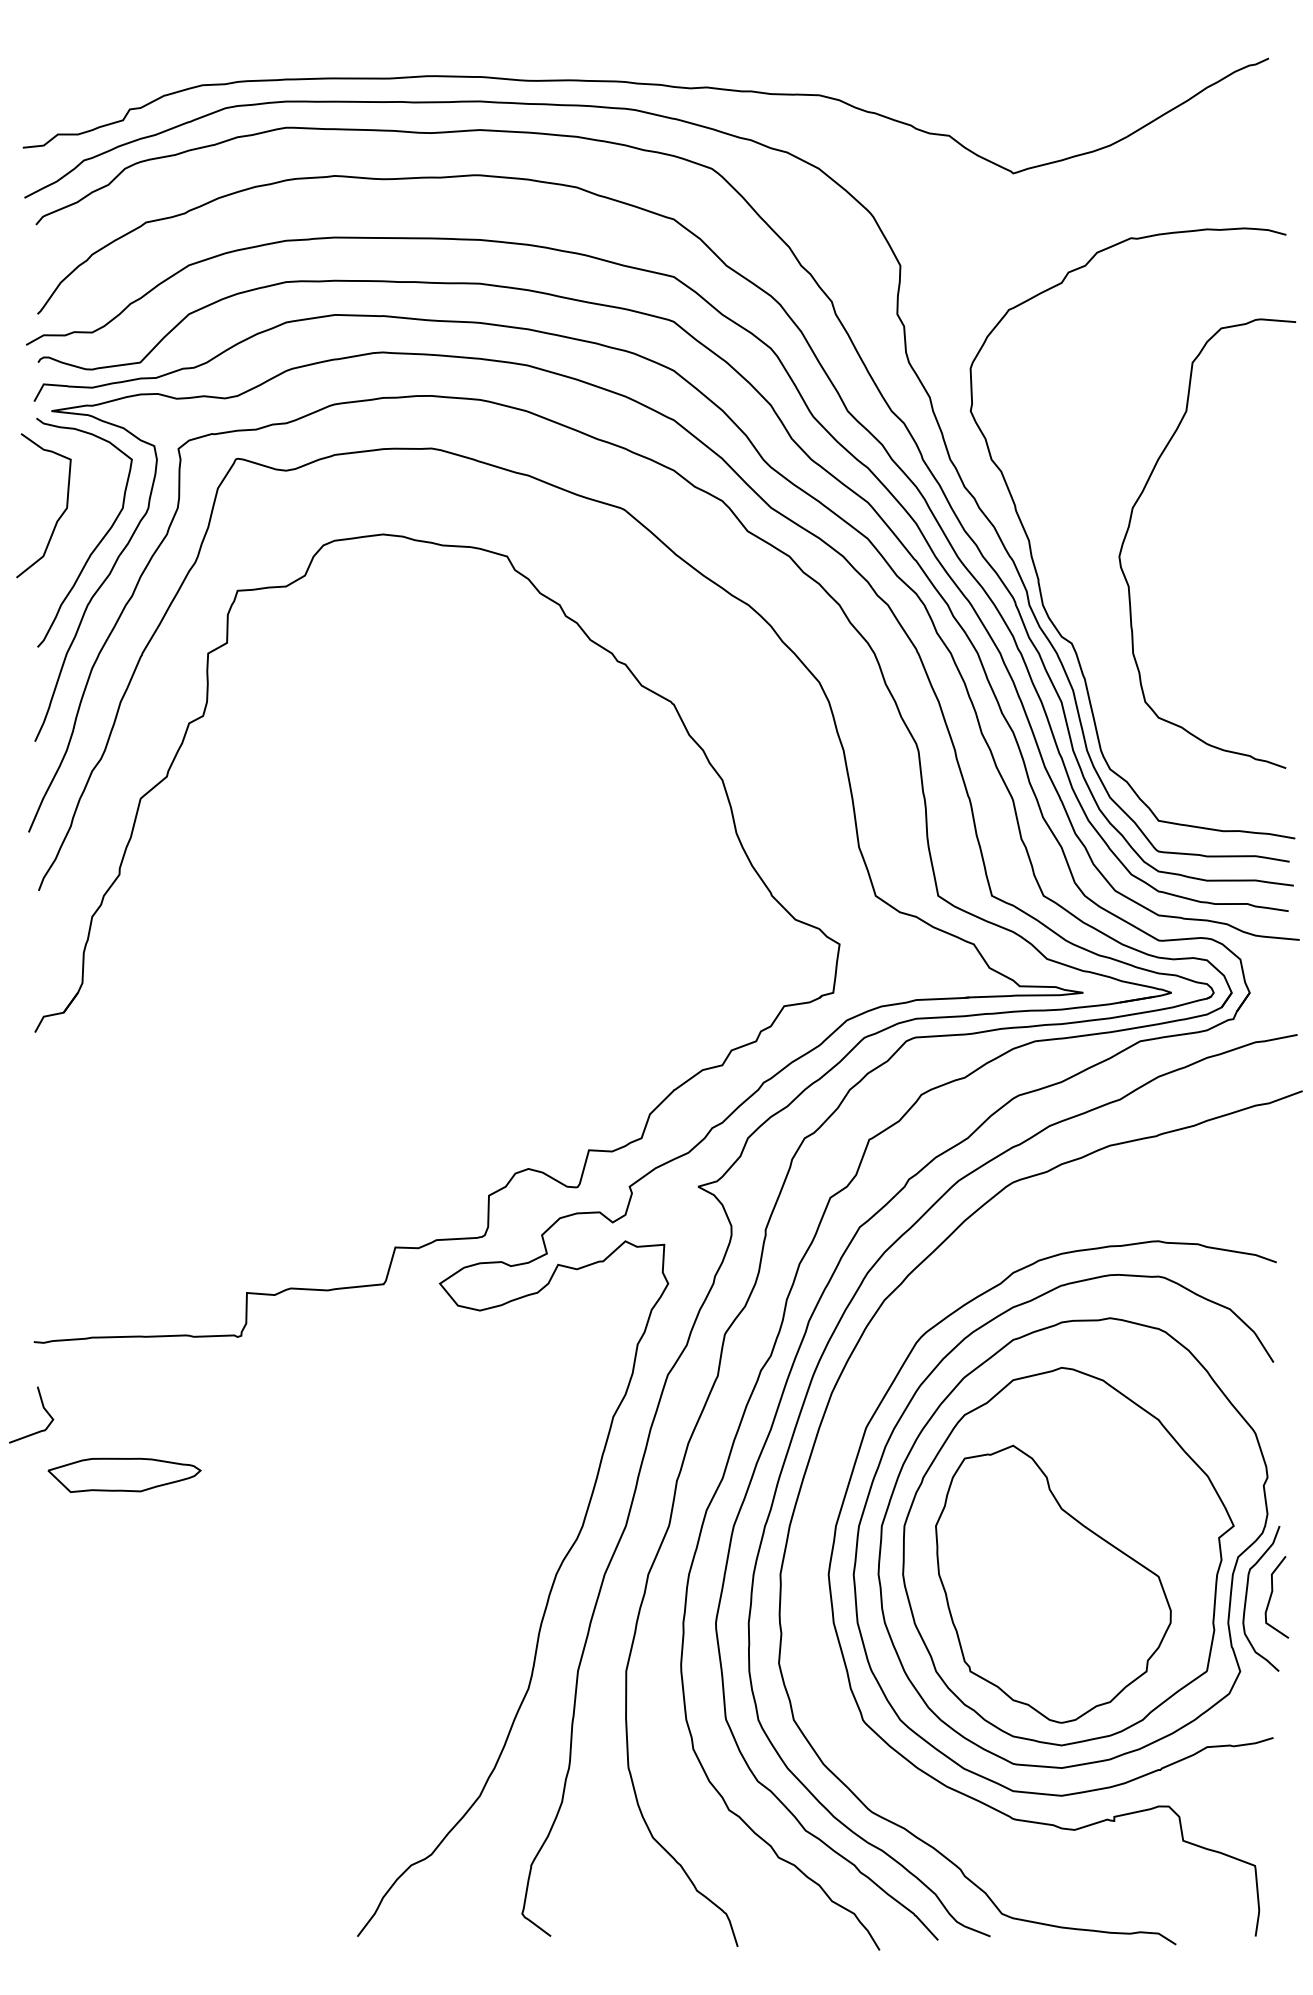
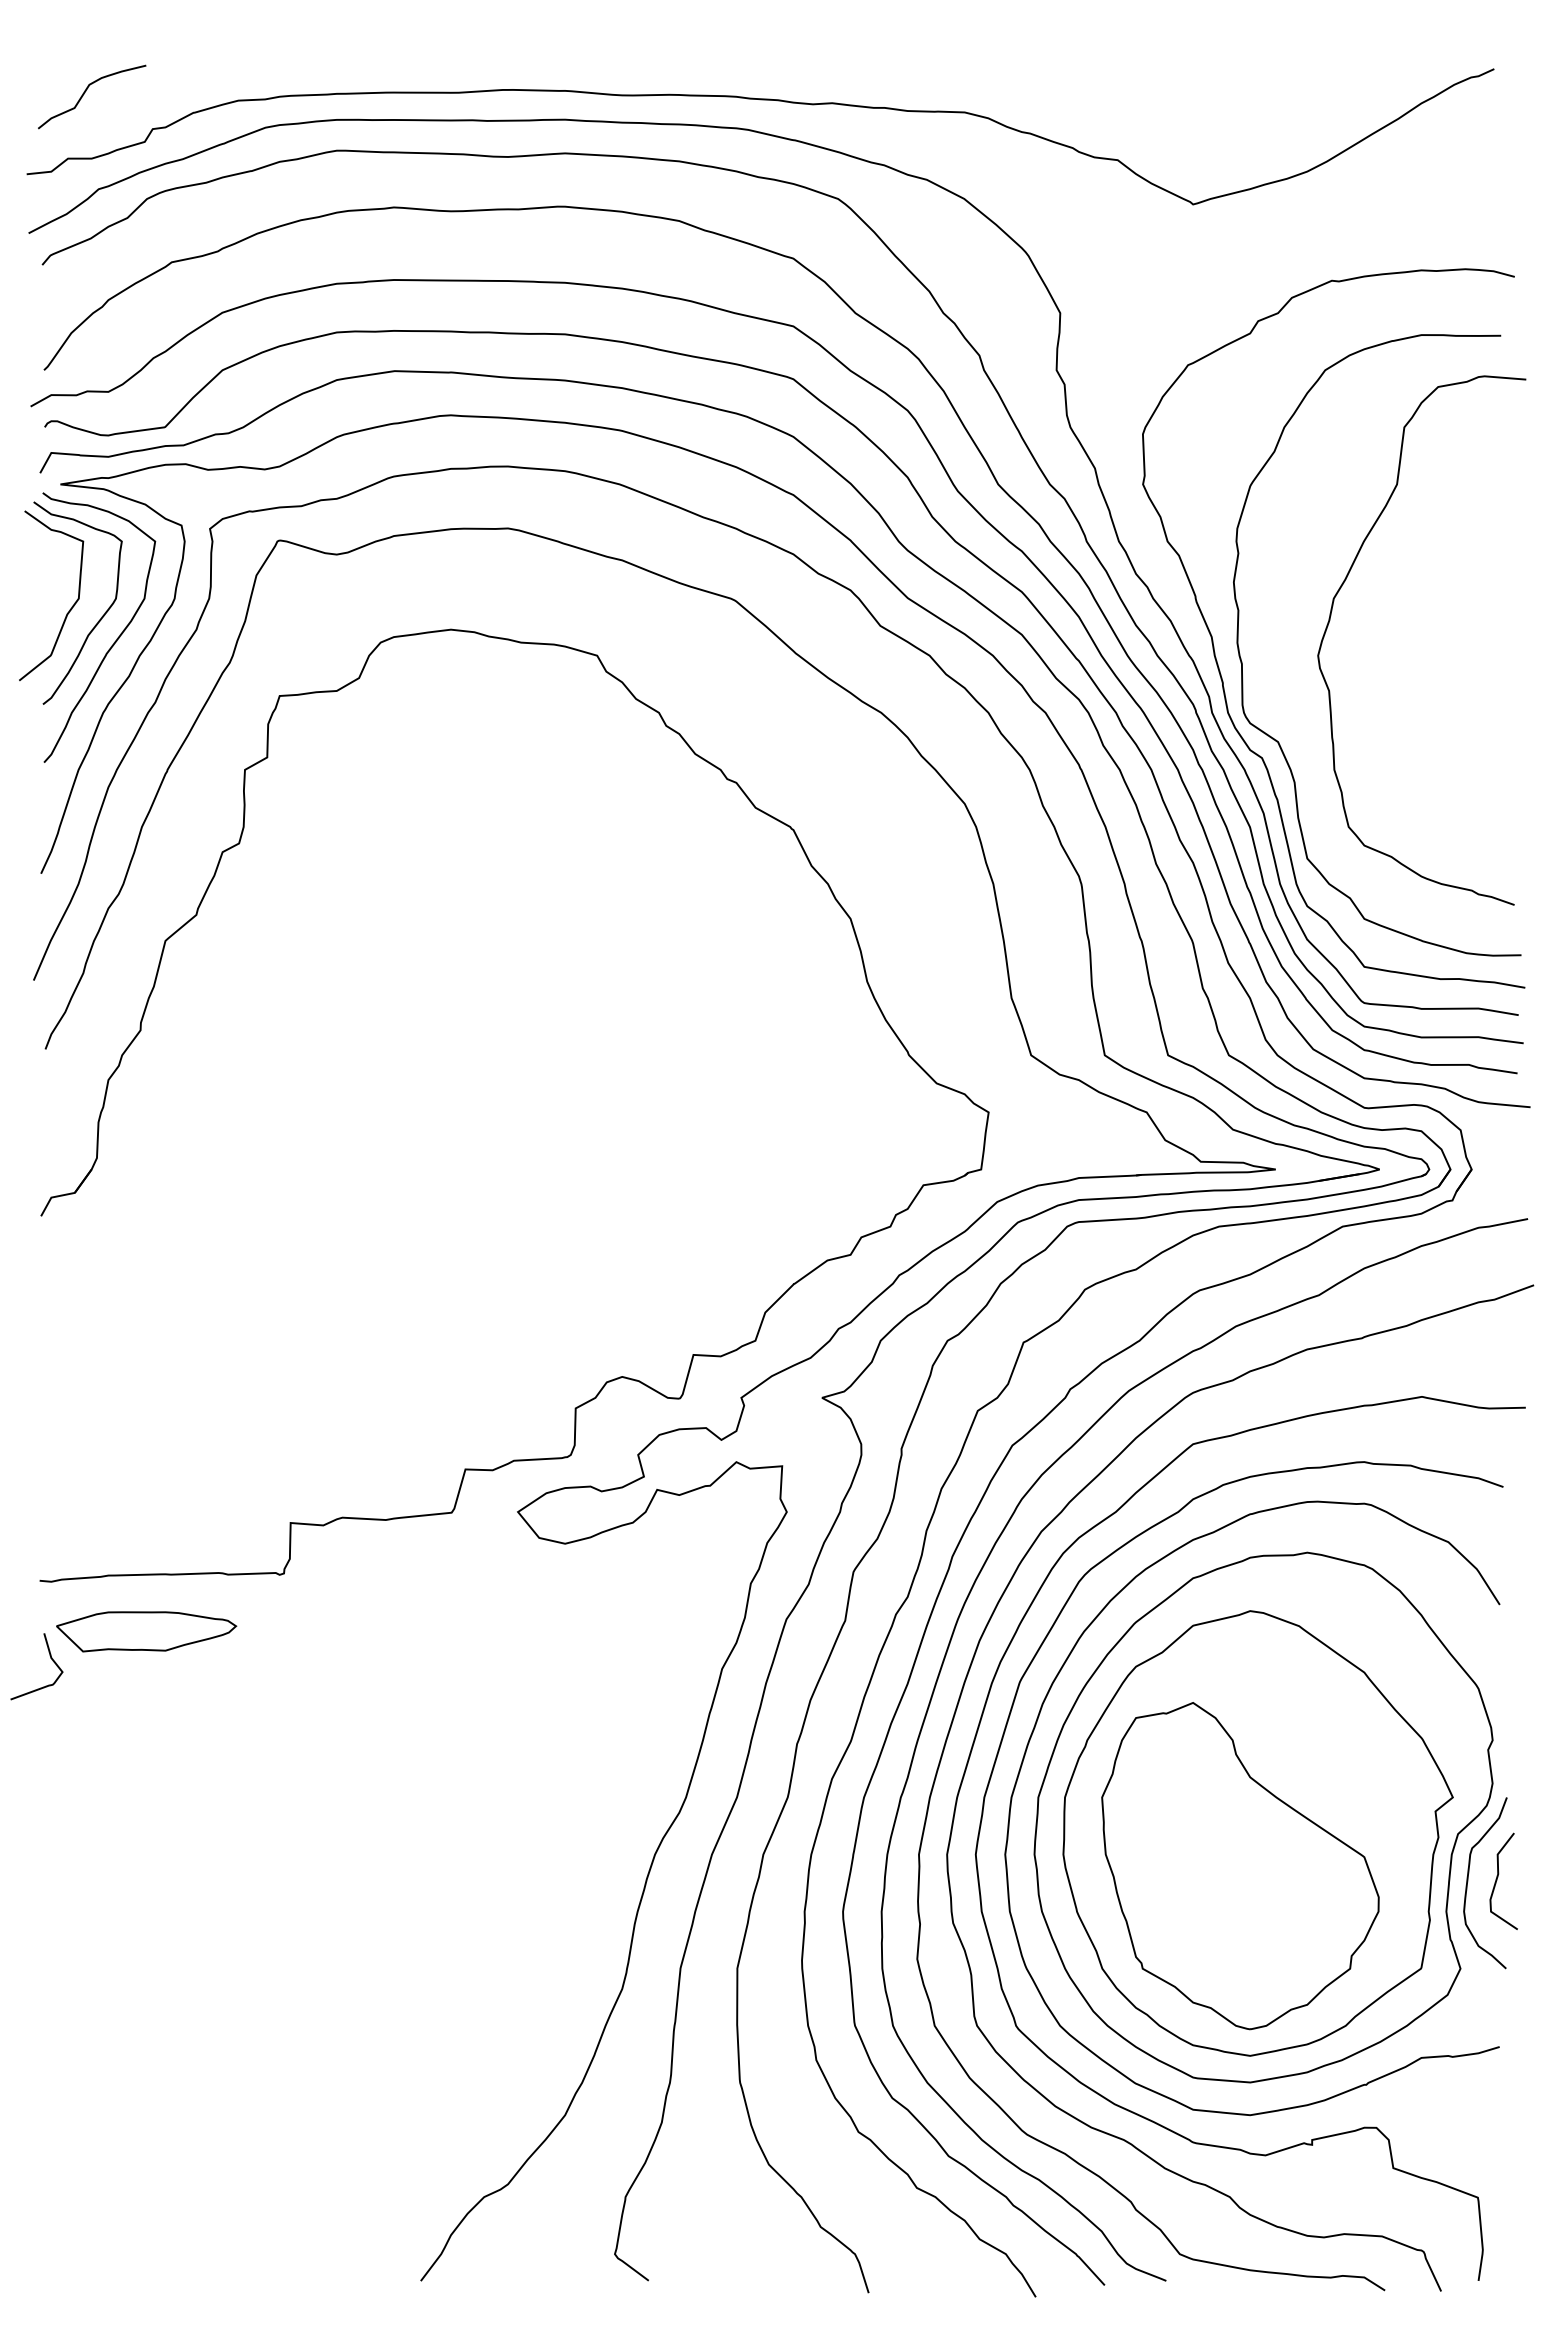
curve: (73, 77) -> (86, 91), added
curve: (83, 526) -> (98, 620), added
curve: (1055, 561) -> (1242, 661), added
part: (124, 1475) -> (146, 1631), moved
curve: (822, 1498) -> (968, 1764), added

